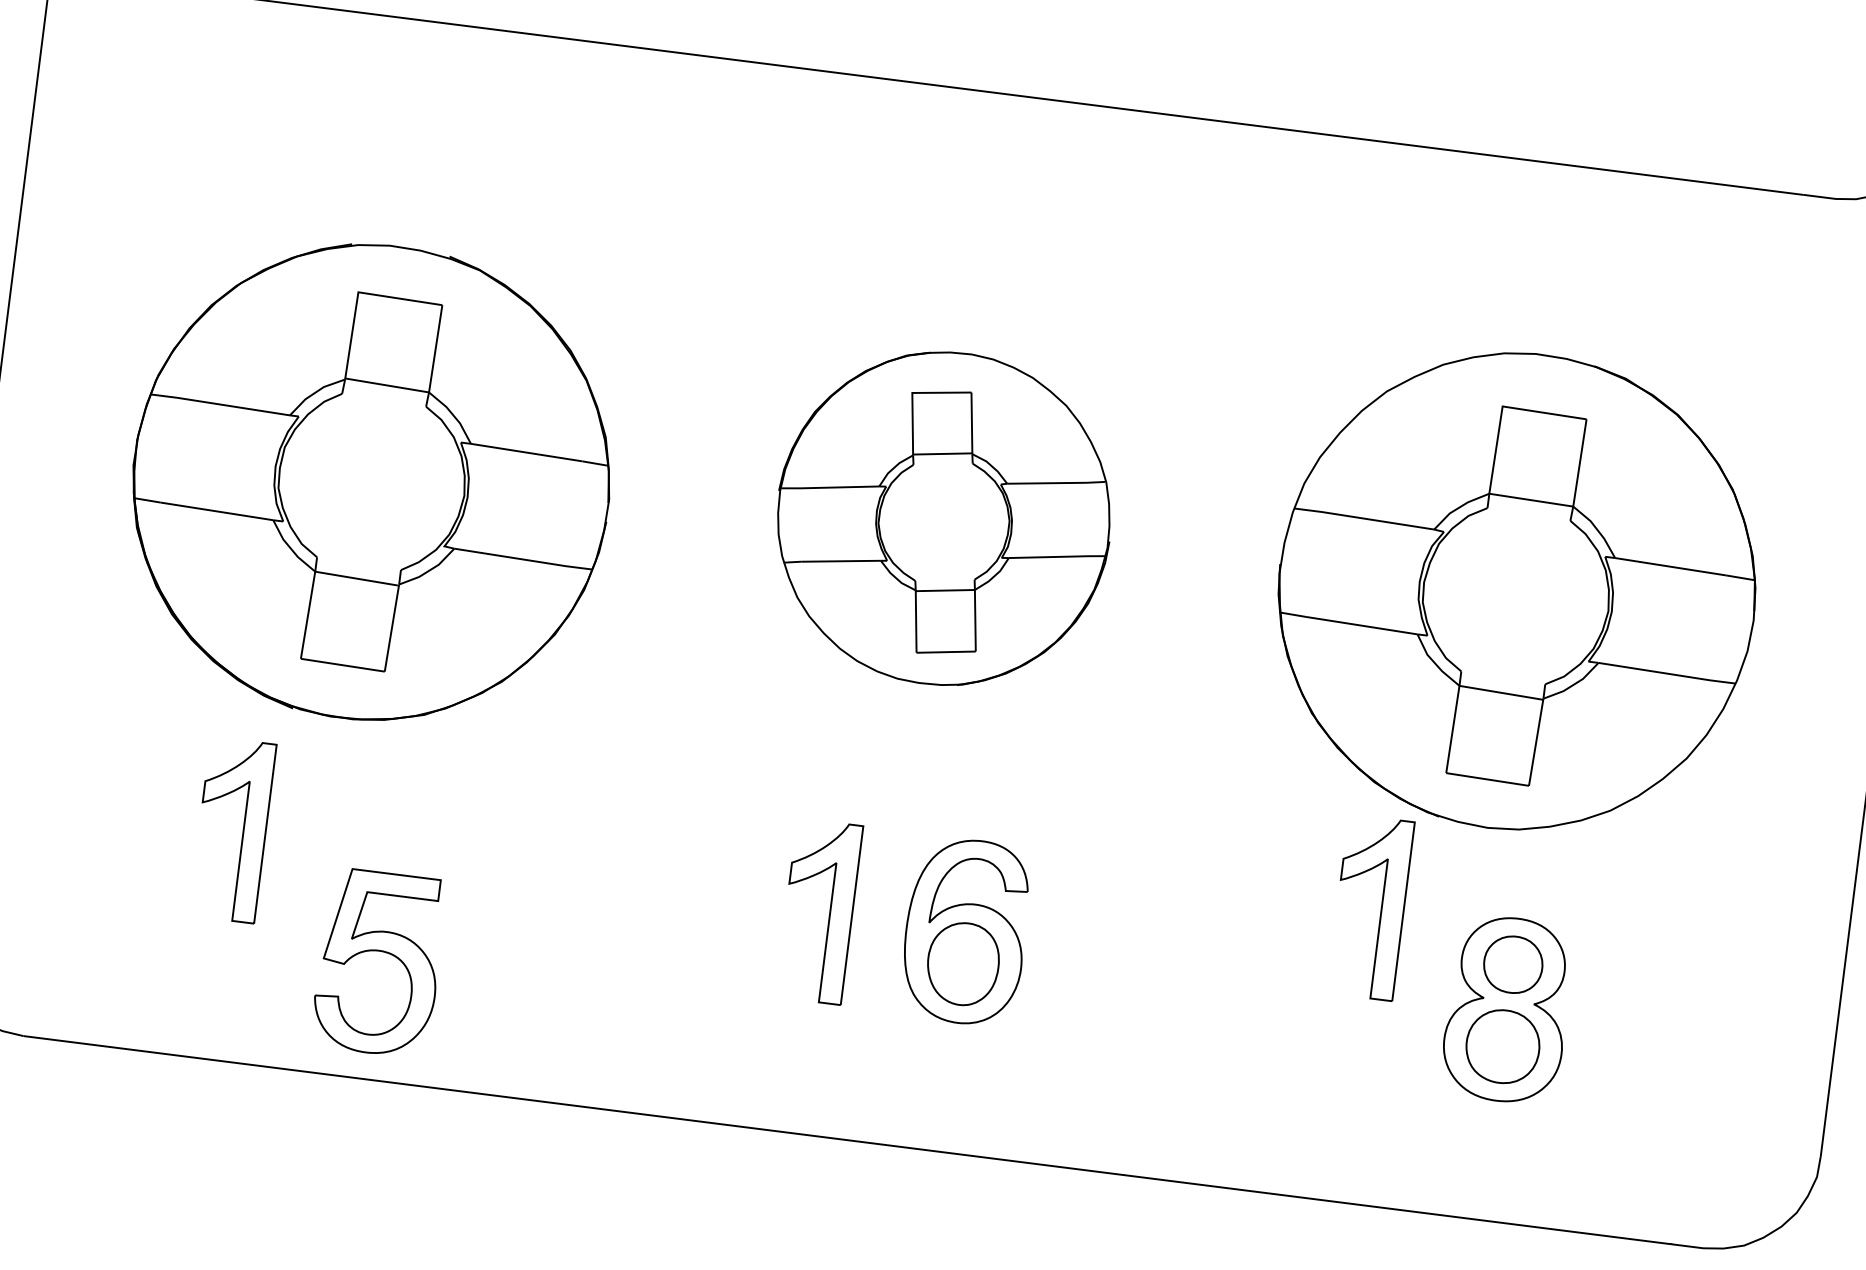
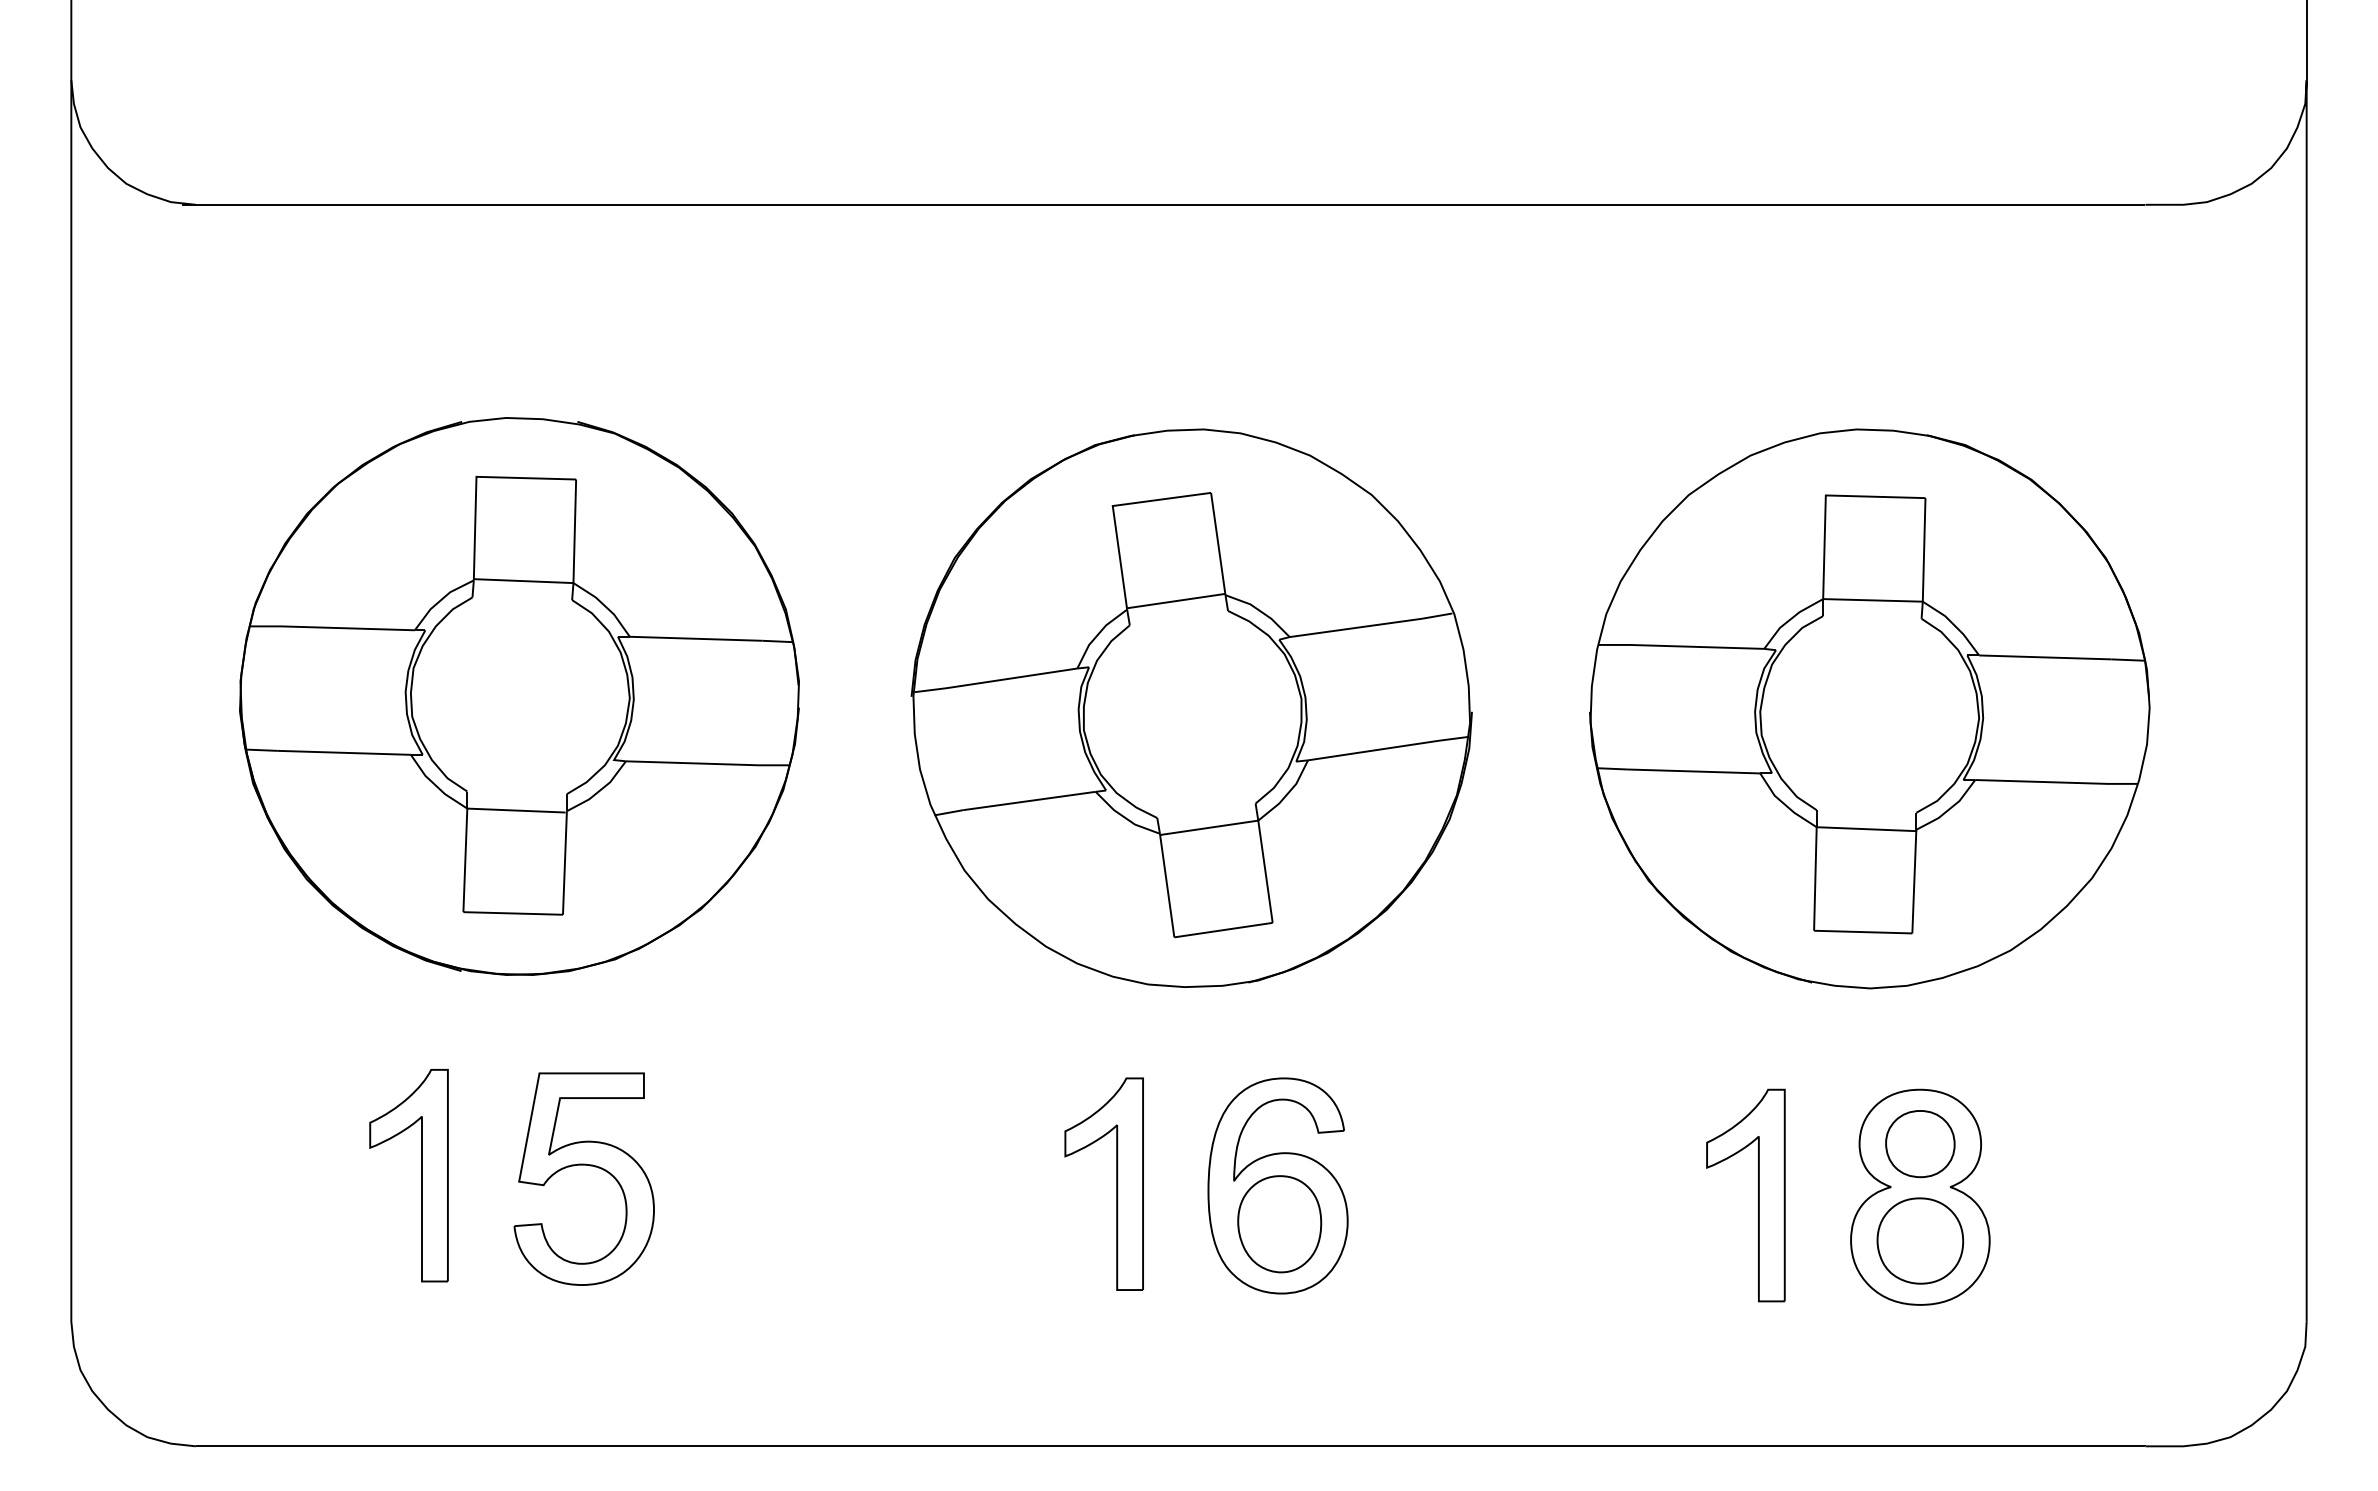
part: (371, 482) -> (519, 696), moved
part: (943, 517) -> (1191, 707), size x1.43
part: (1381, 908) -> (1758, 1195), moved
part: (379, 951) -> (583, 1165), moved

